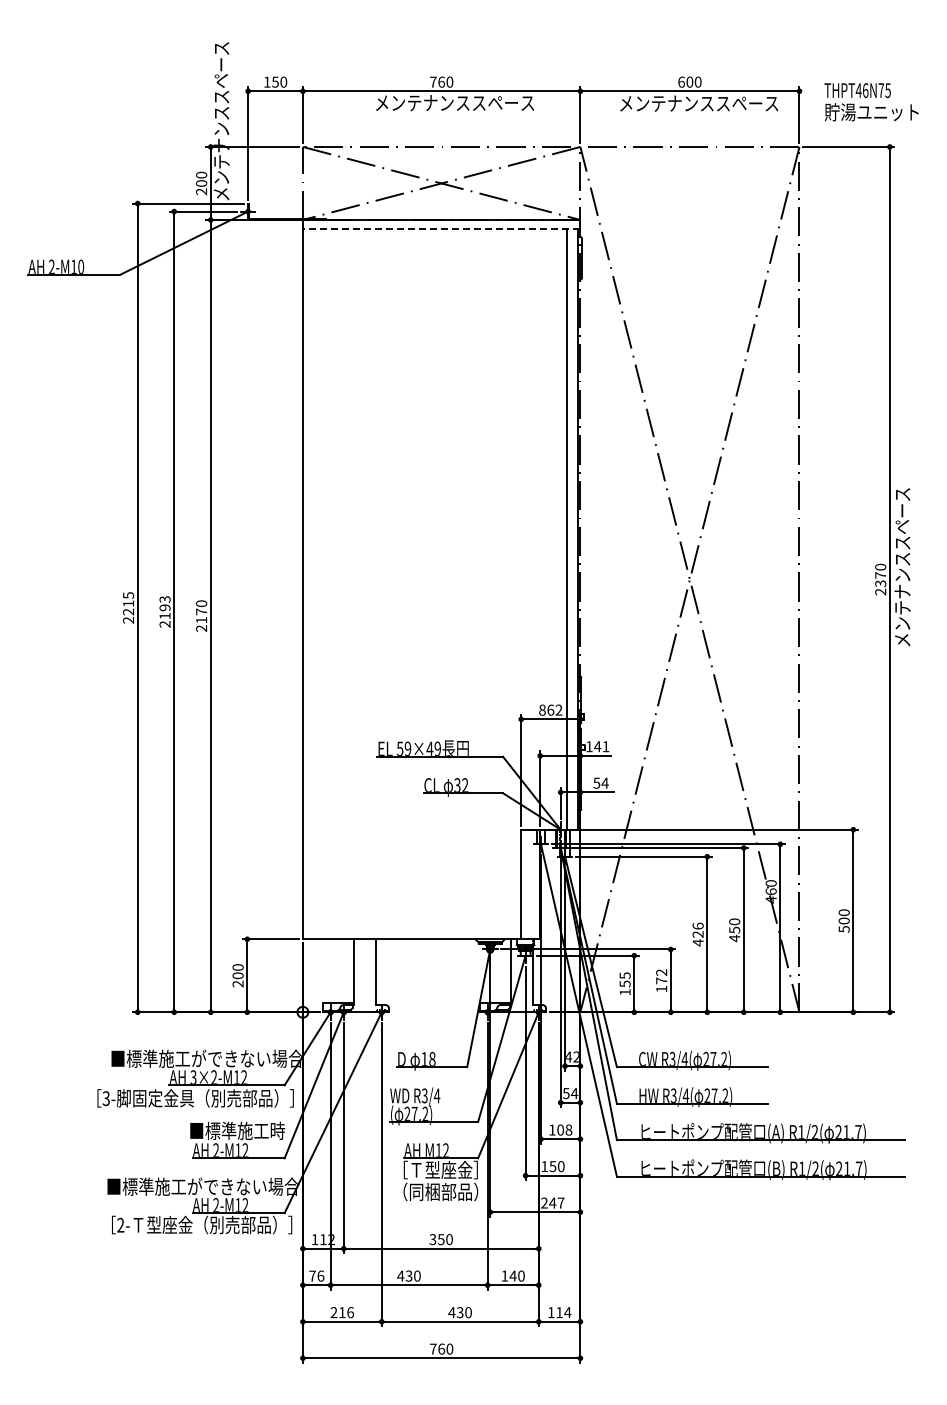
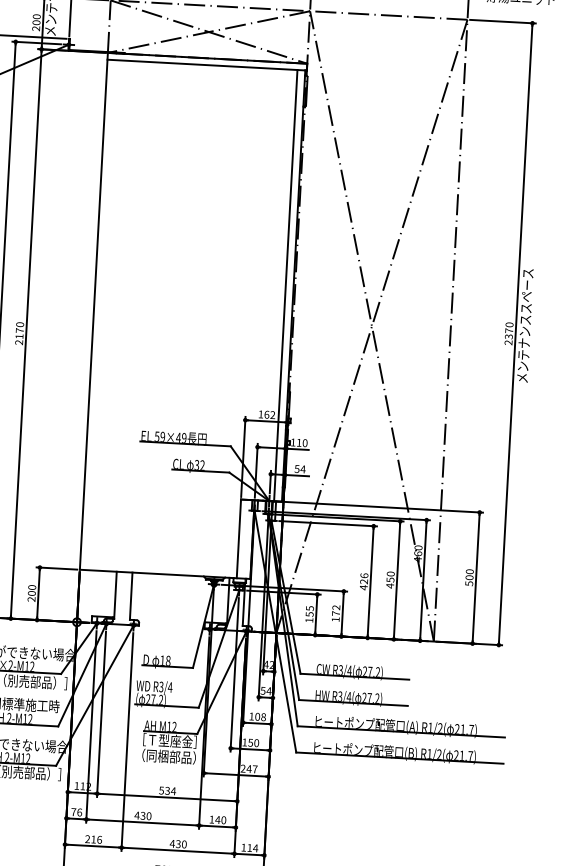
line: (441, 229) -> (207, 65), dashed -> solid
text: (542, 709) -> (260, 413), 862 -> 162
text: (601, 746) -> (301, 442), 141 -> 110
text: (441, 1239) -> (167, 790), 350 -> 534

